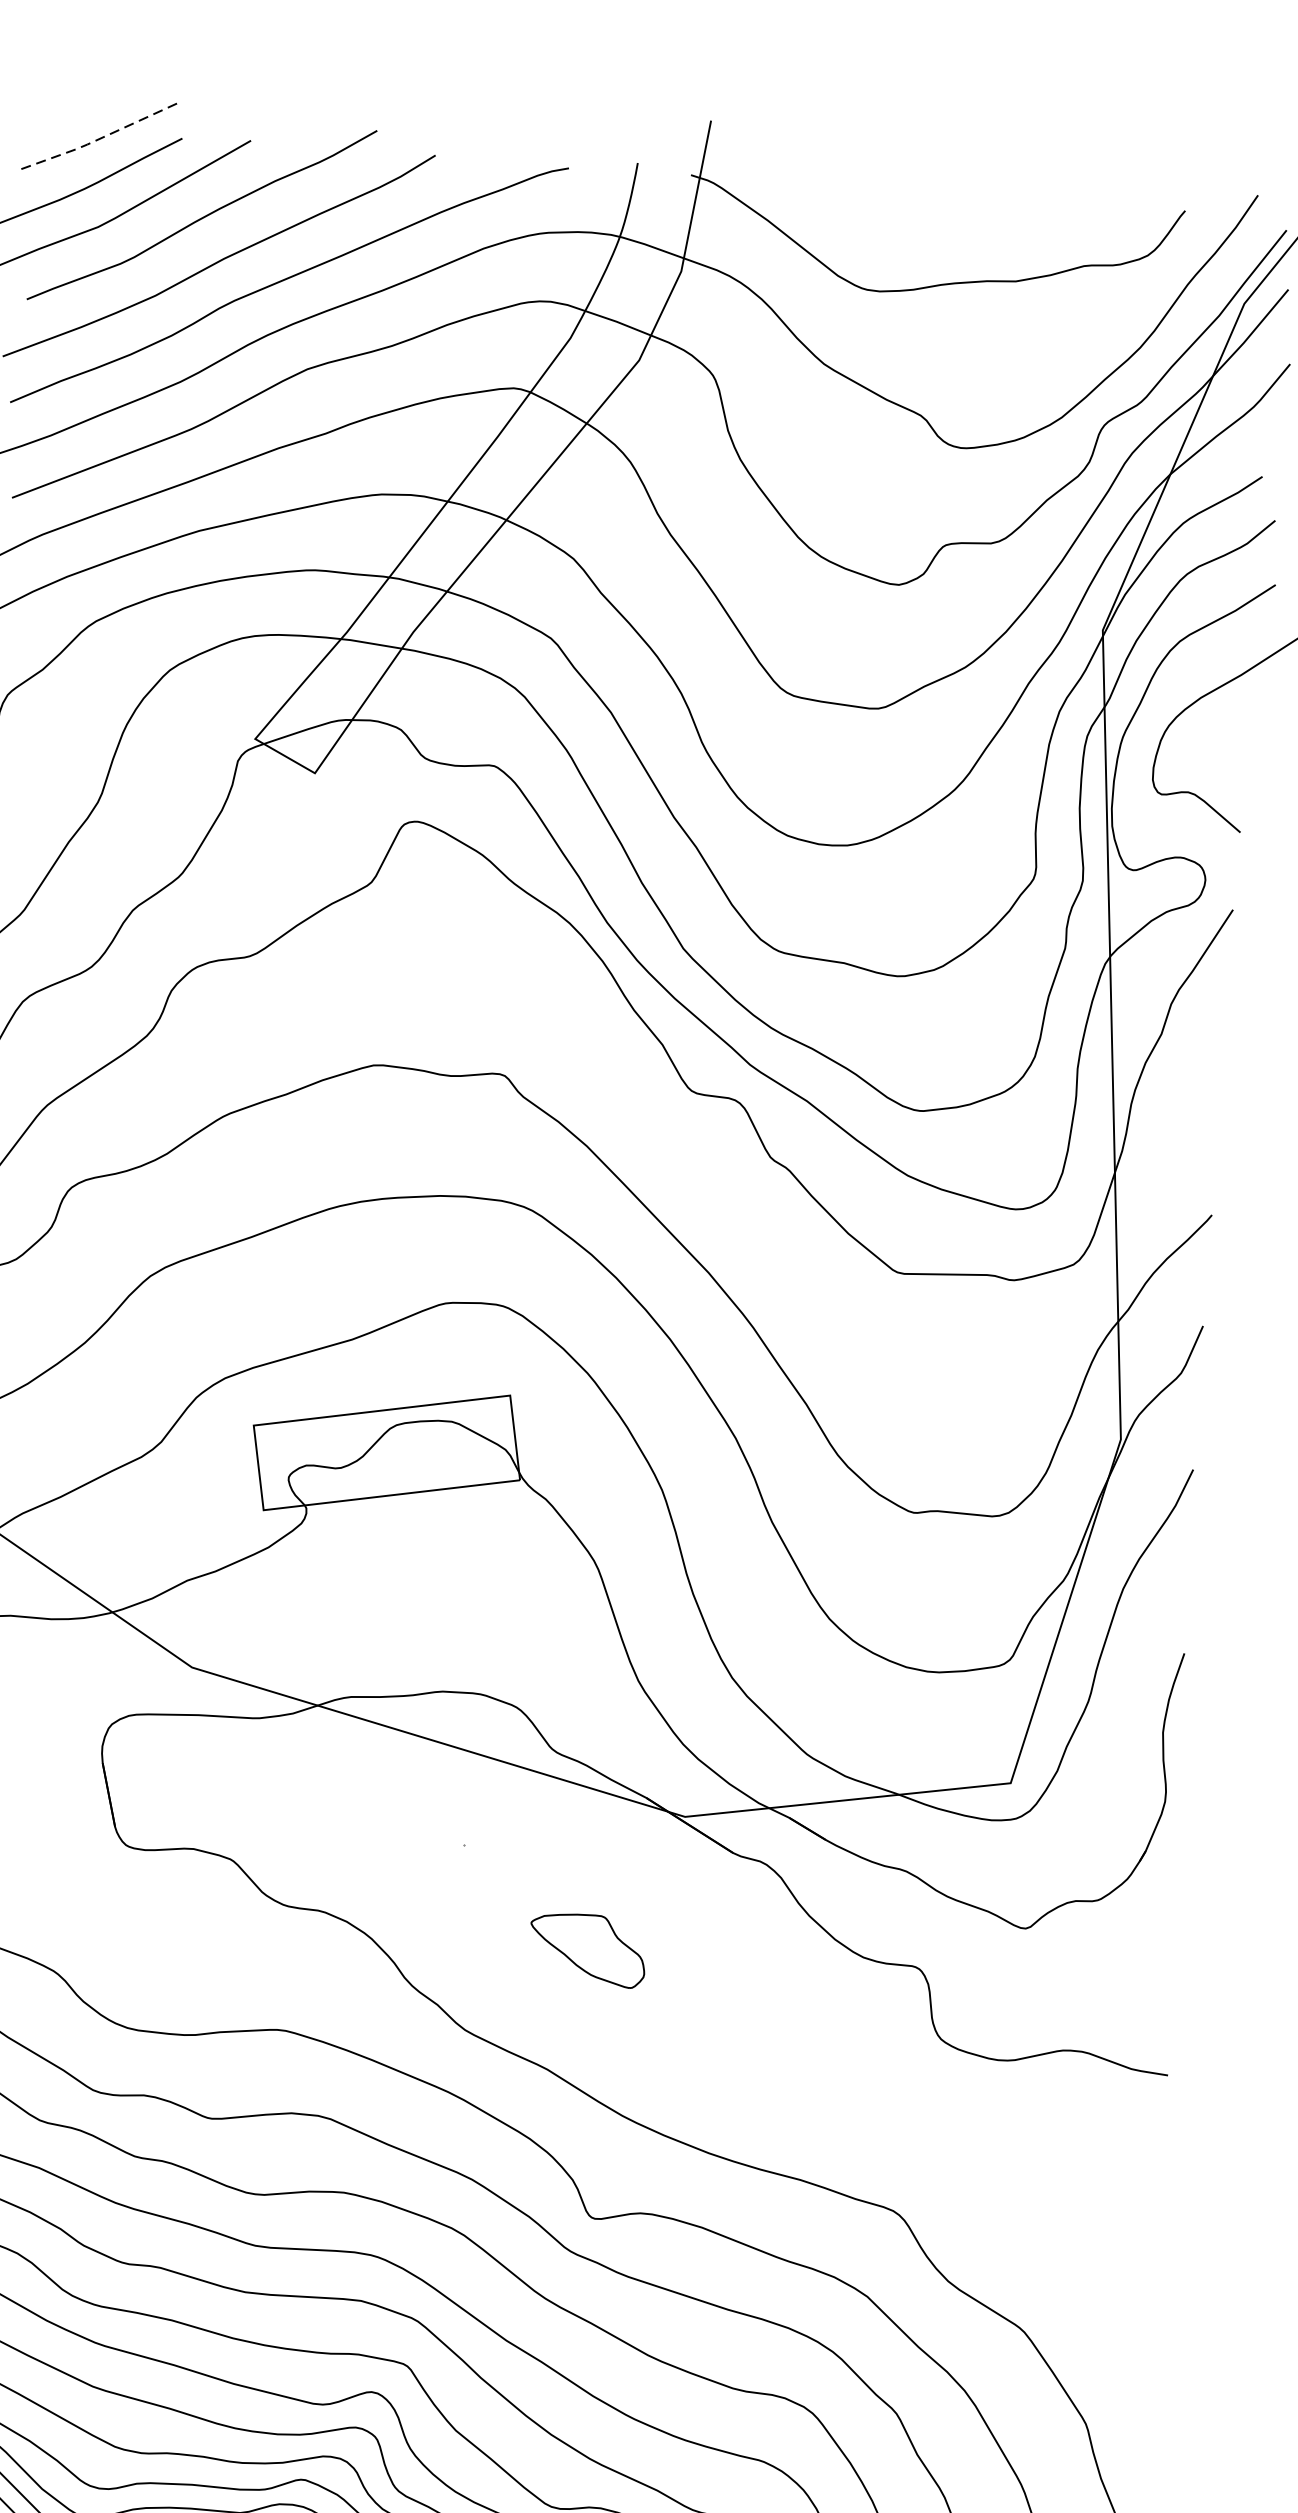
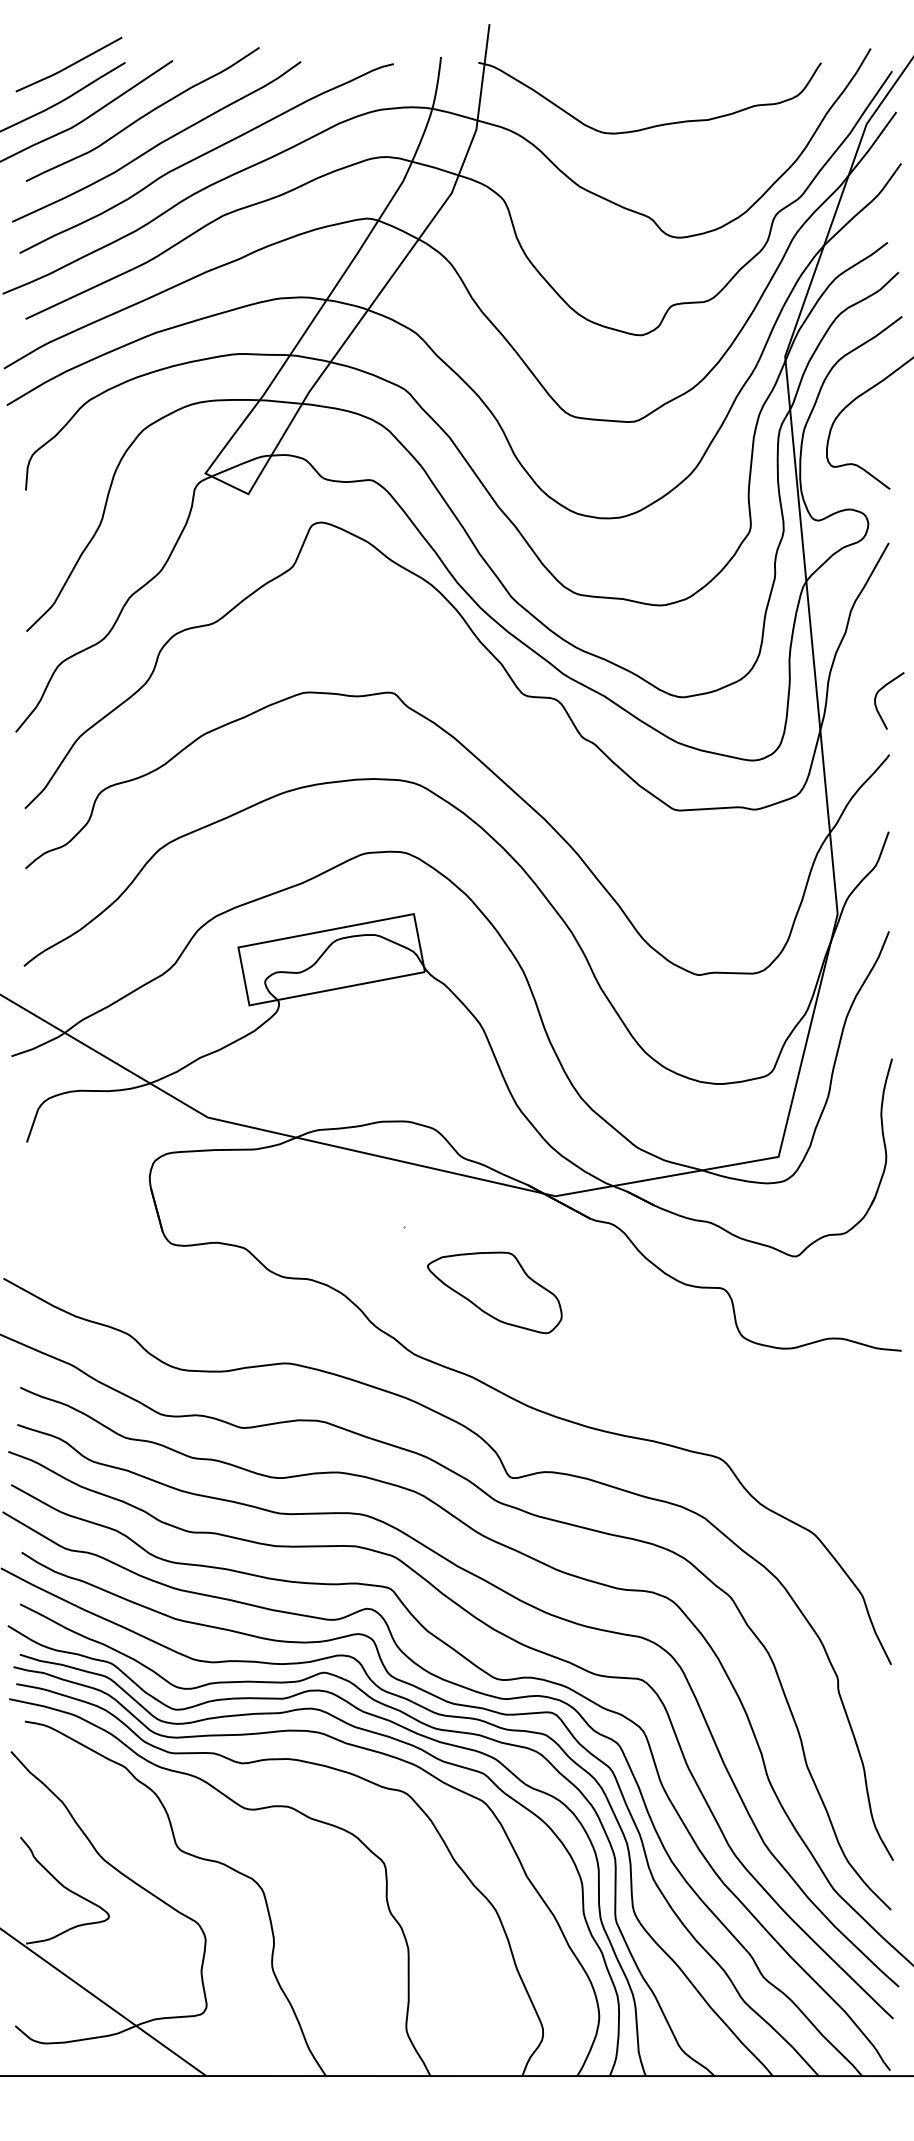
line: (99, 138) -> (68, 66), dashed -> solid
curve: (1208, 1120) -> (882, 689), added
part: (587, 1949) -> (494, 1292), size x1.67

